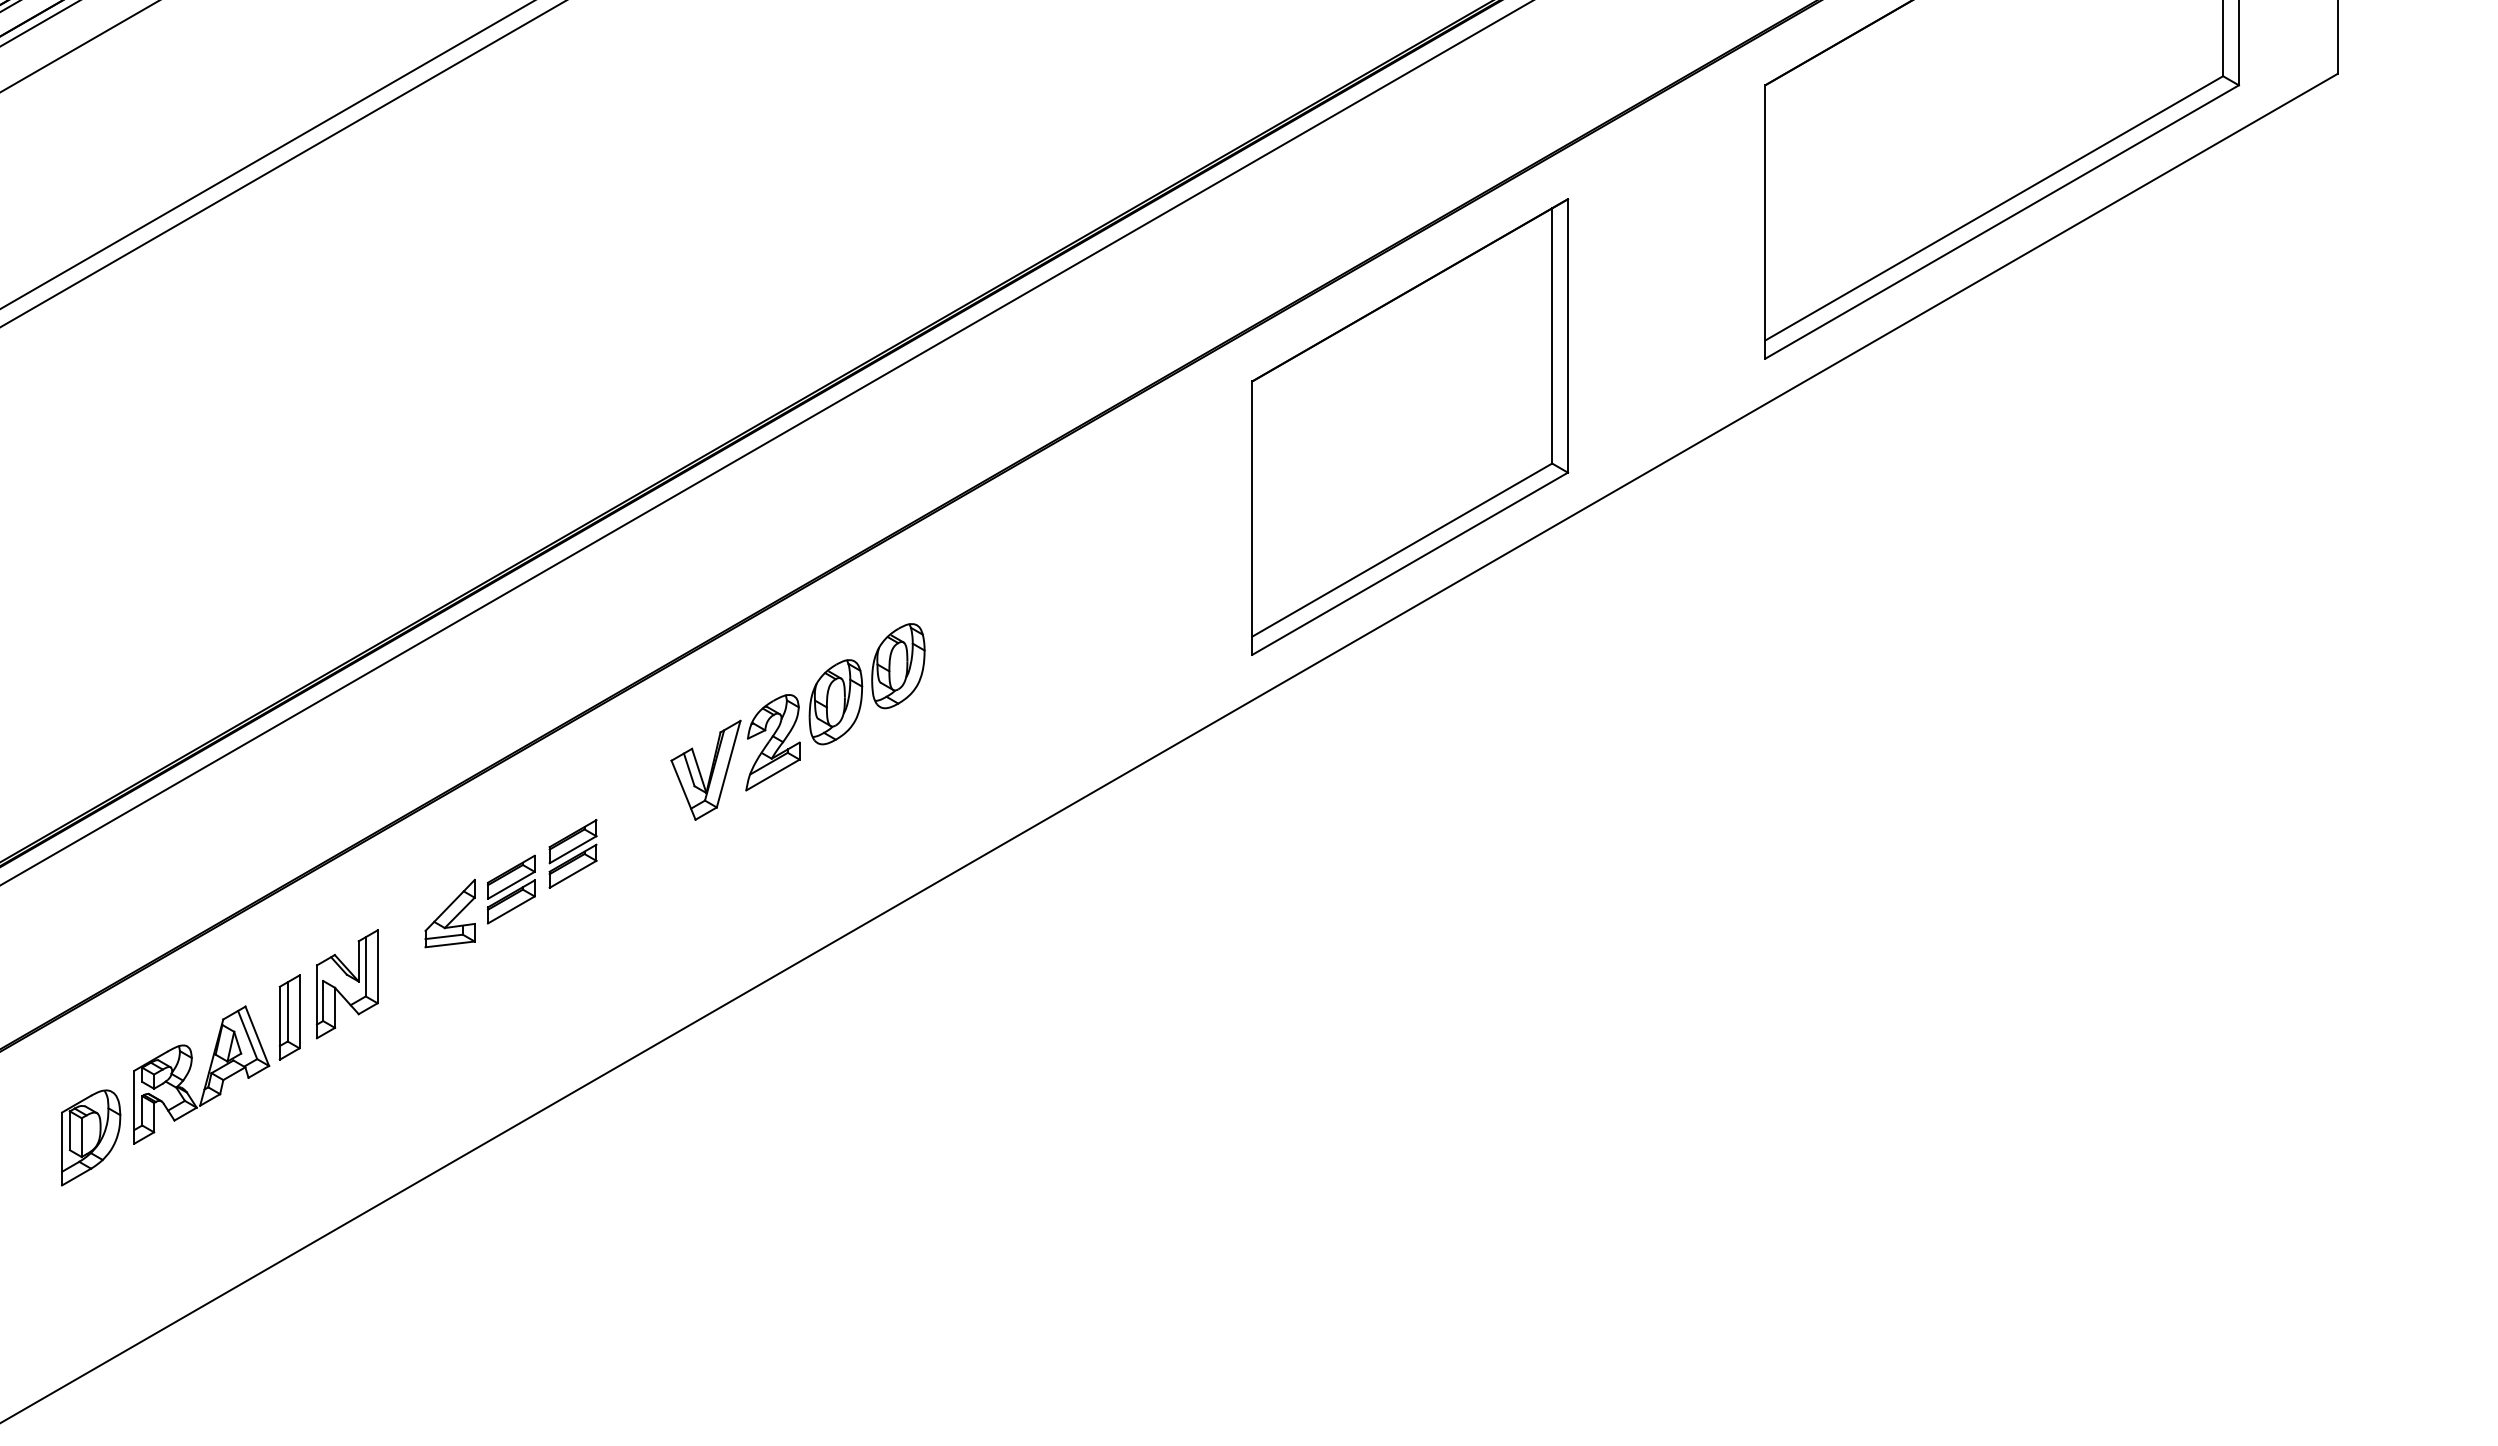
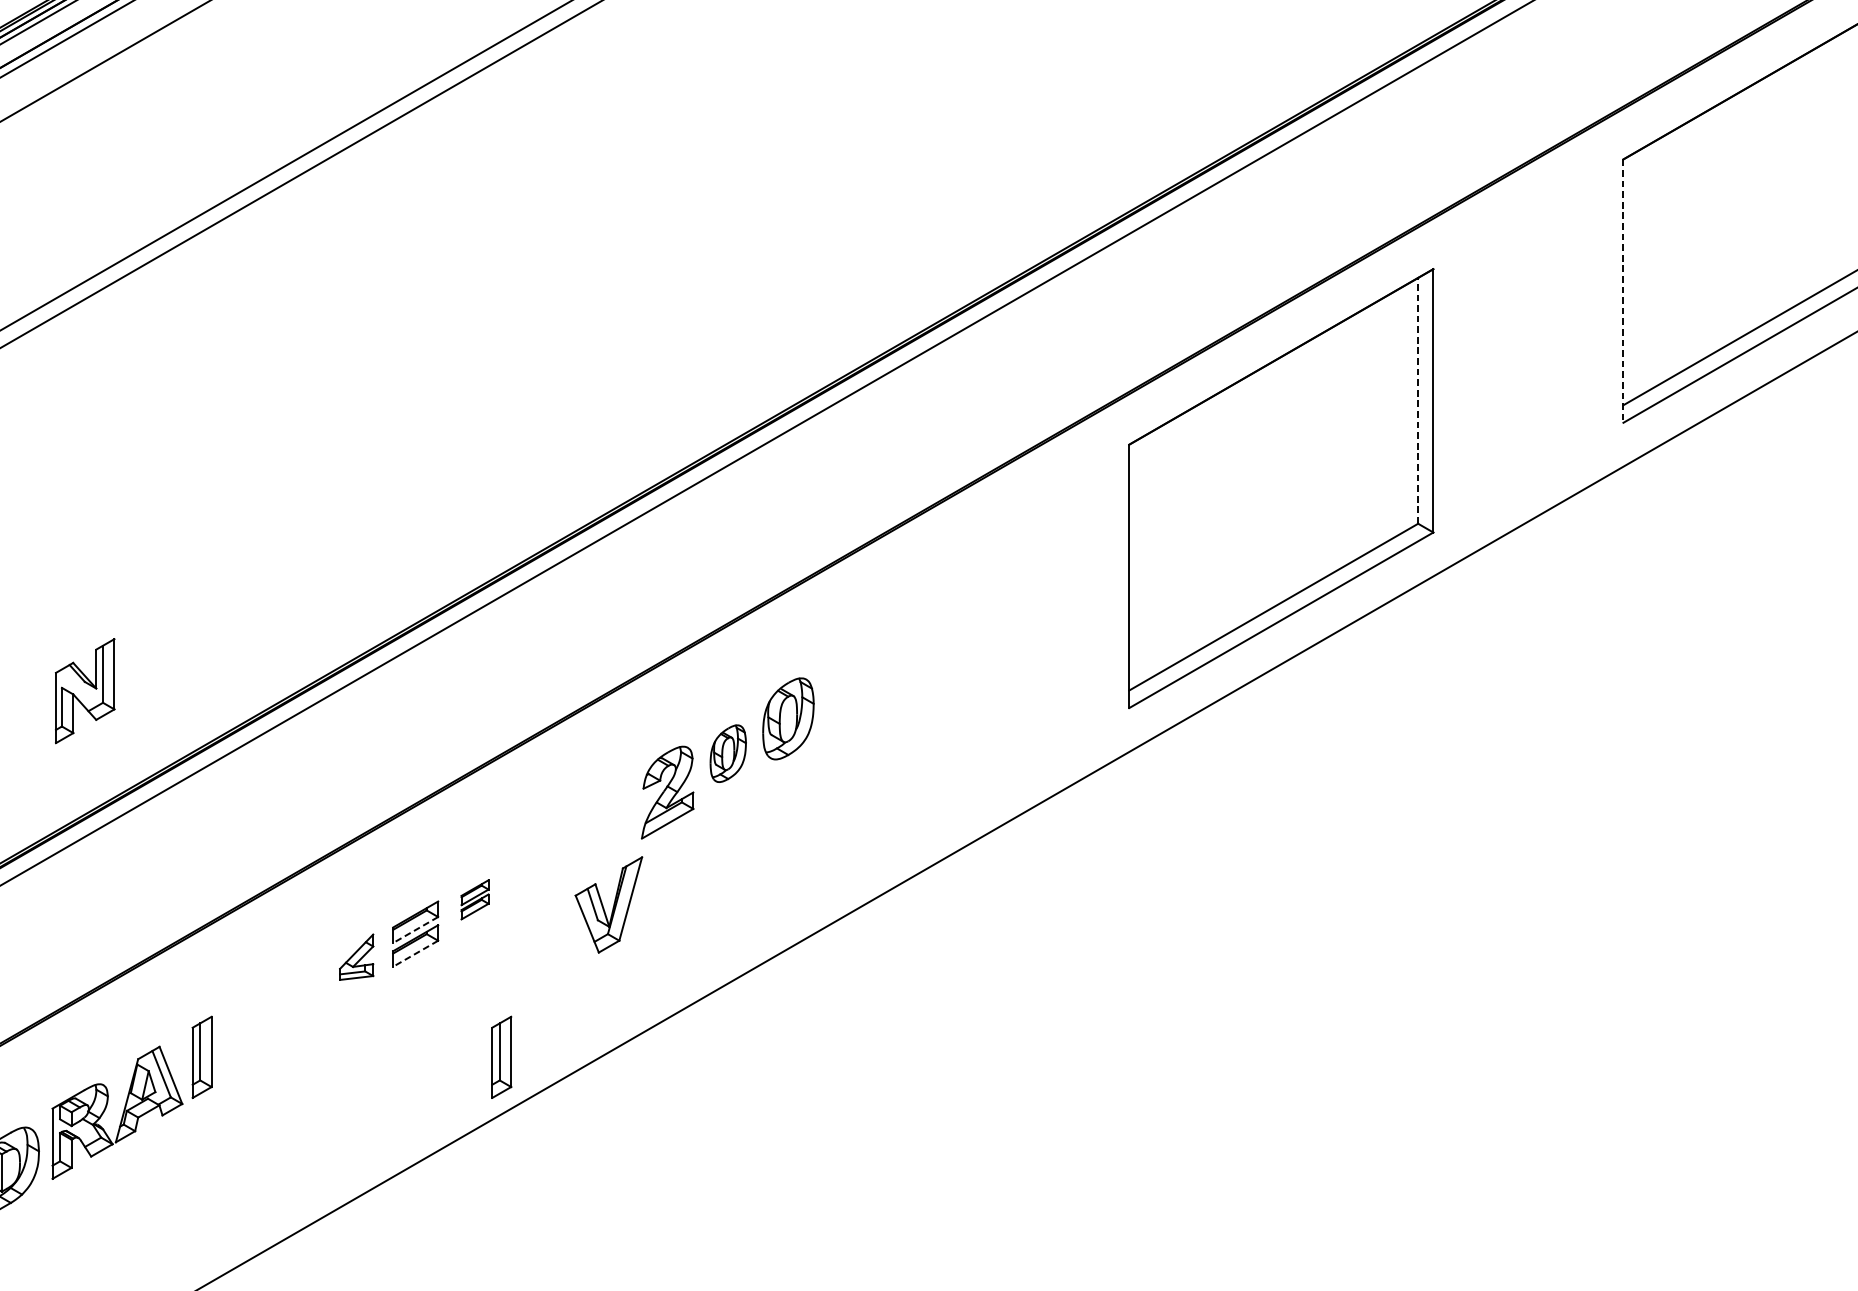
line: (1765, 222) -> (1623, 291), solid -> dashed
line: (1552, 335) -> (1418, 400), solid -> dashed
part: (835, 702) -> (727, 753), size x0.7
part: (705, 769) -> (608, 904), moved
part: (572, 853) -> (474, 899), size x0.6
line: (511, 885) -> (415, 930), solid -> dashed
line: (511, 909) -> (415, 953), solid -> dashed
part: (449, 913) -> (356, 957), size x0.7
part: (346, 984) -> (84, 691), moved
part: (600, 1017) -> (501, 1057), added

